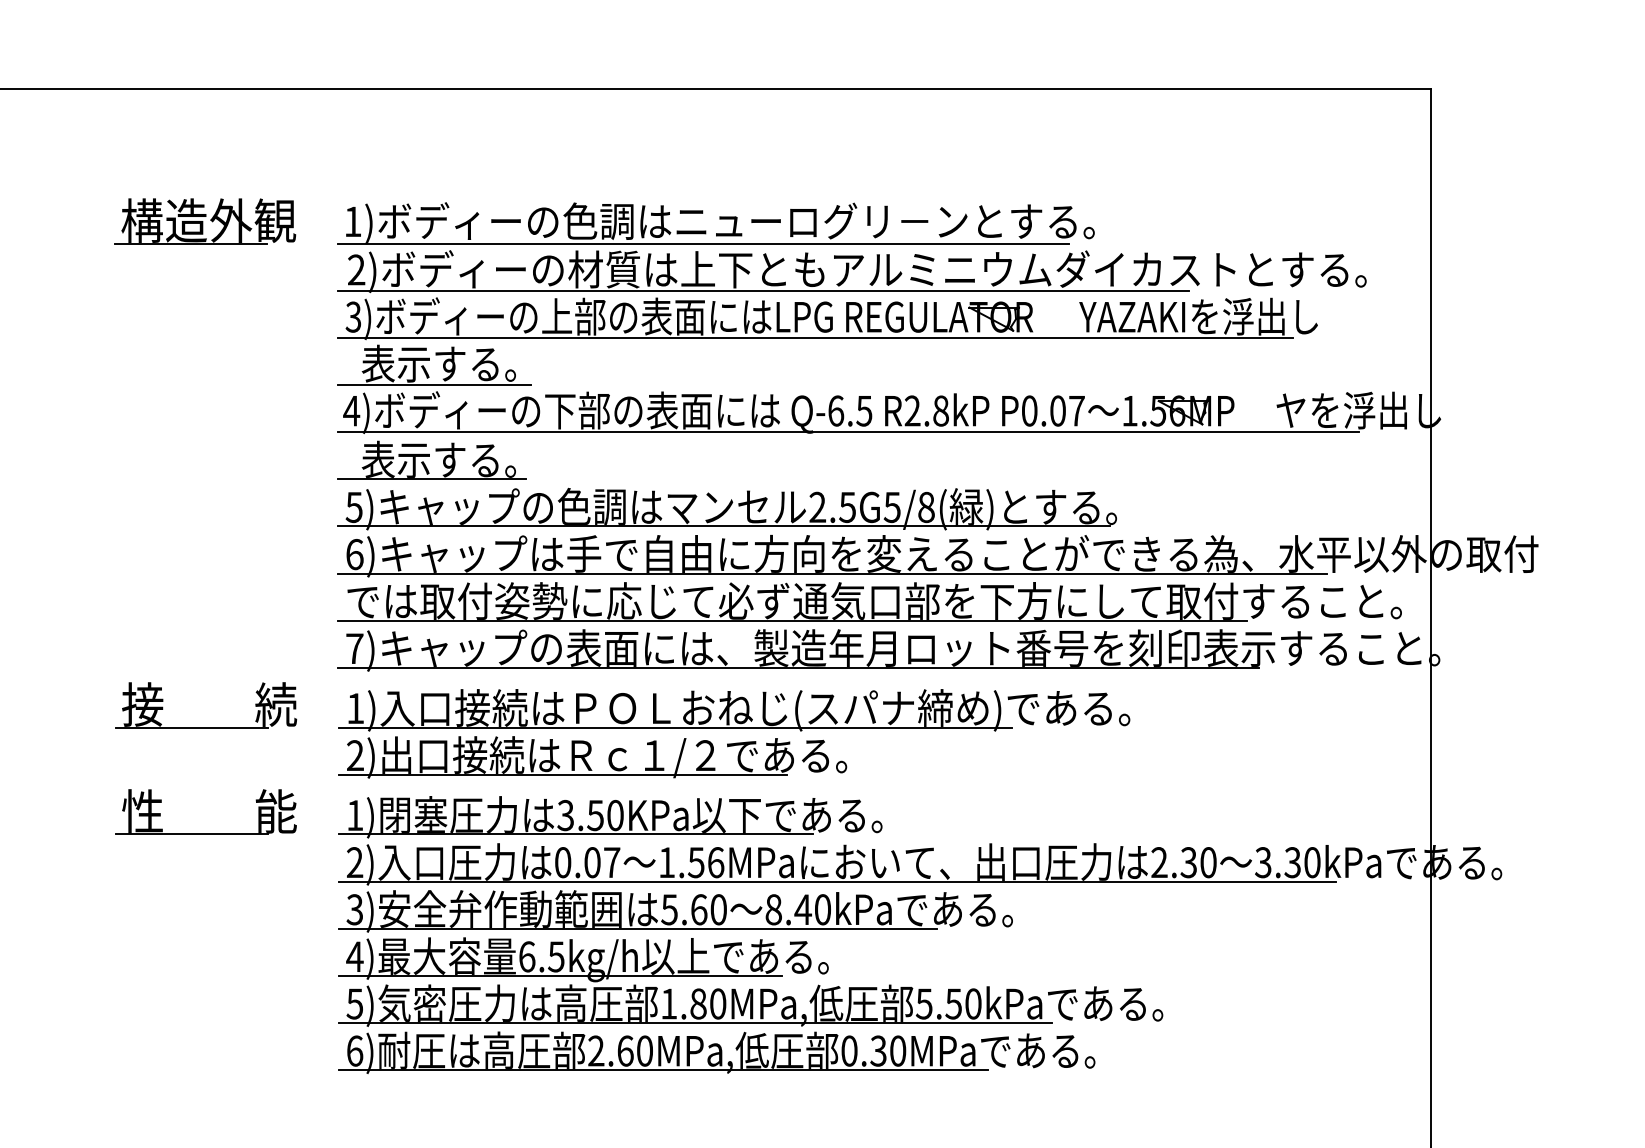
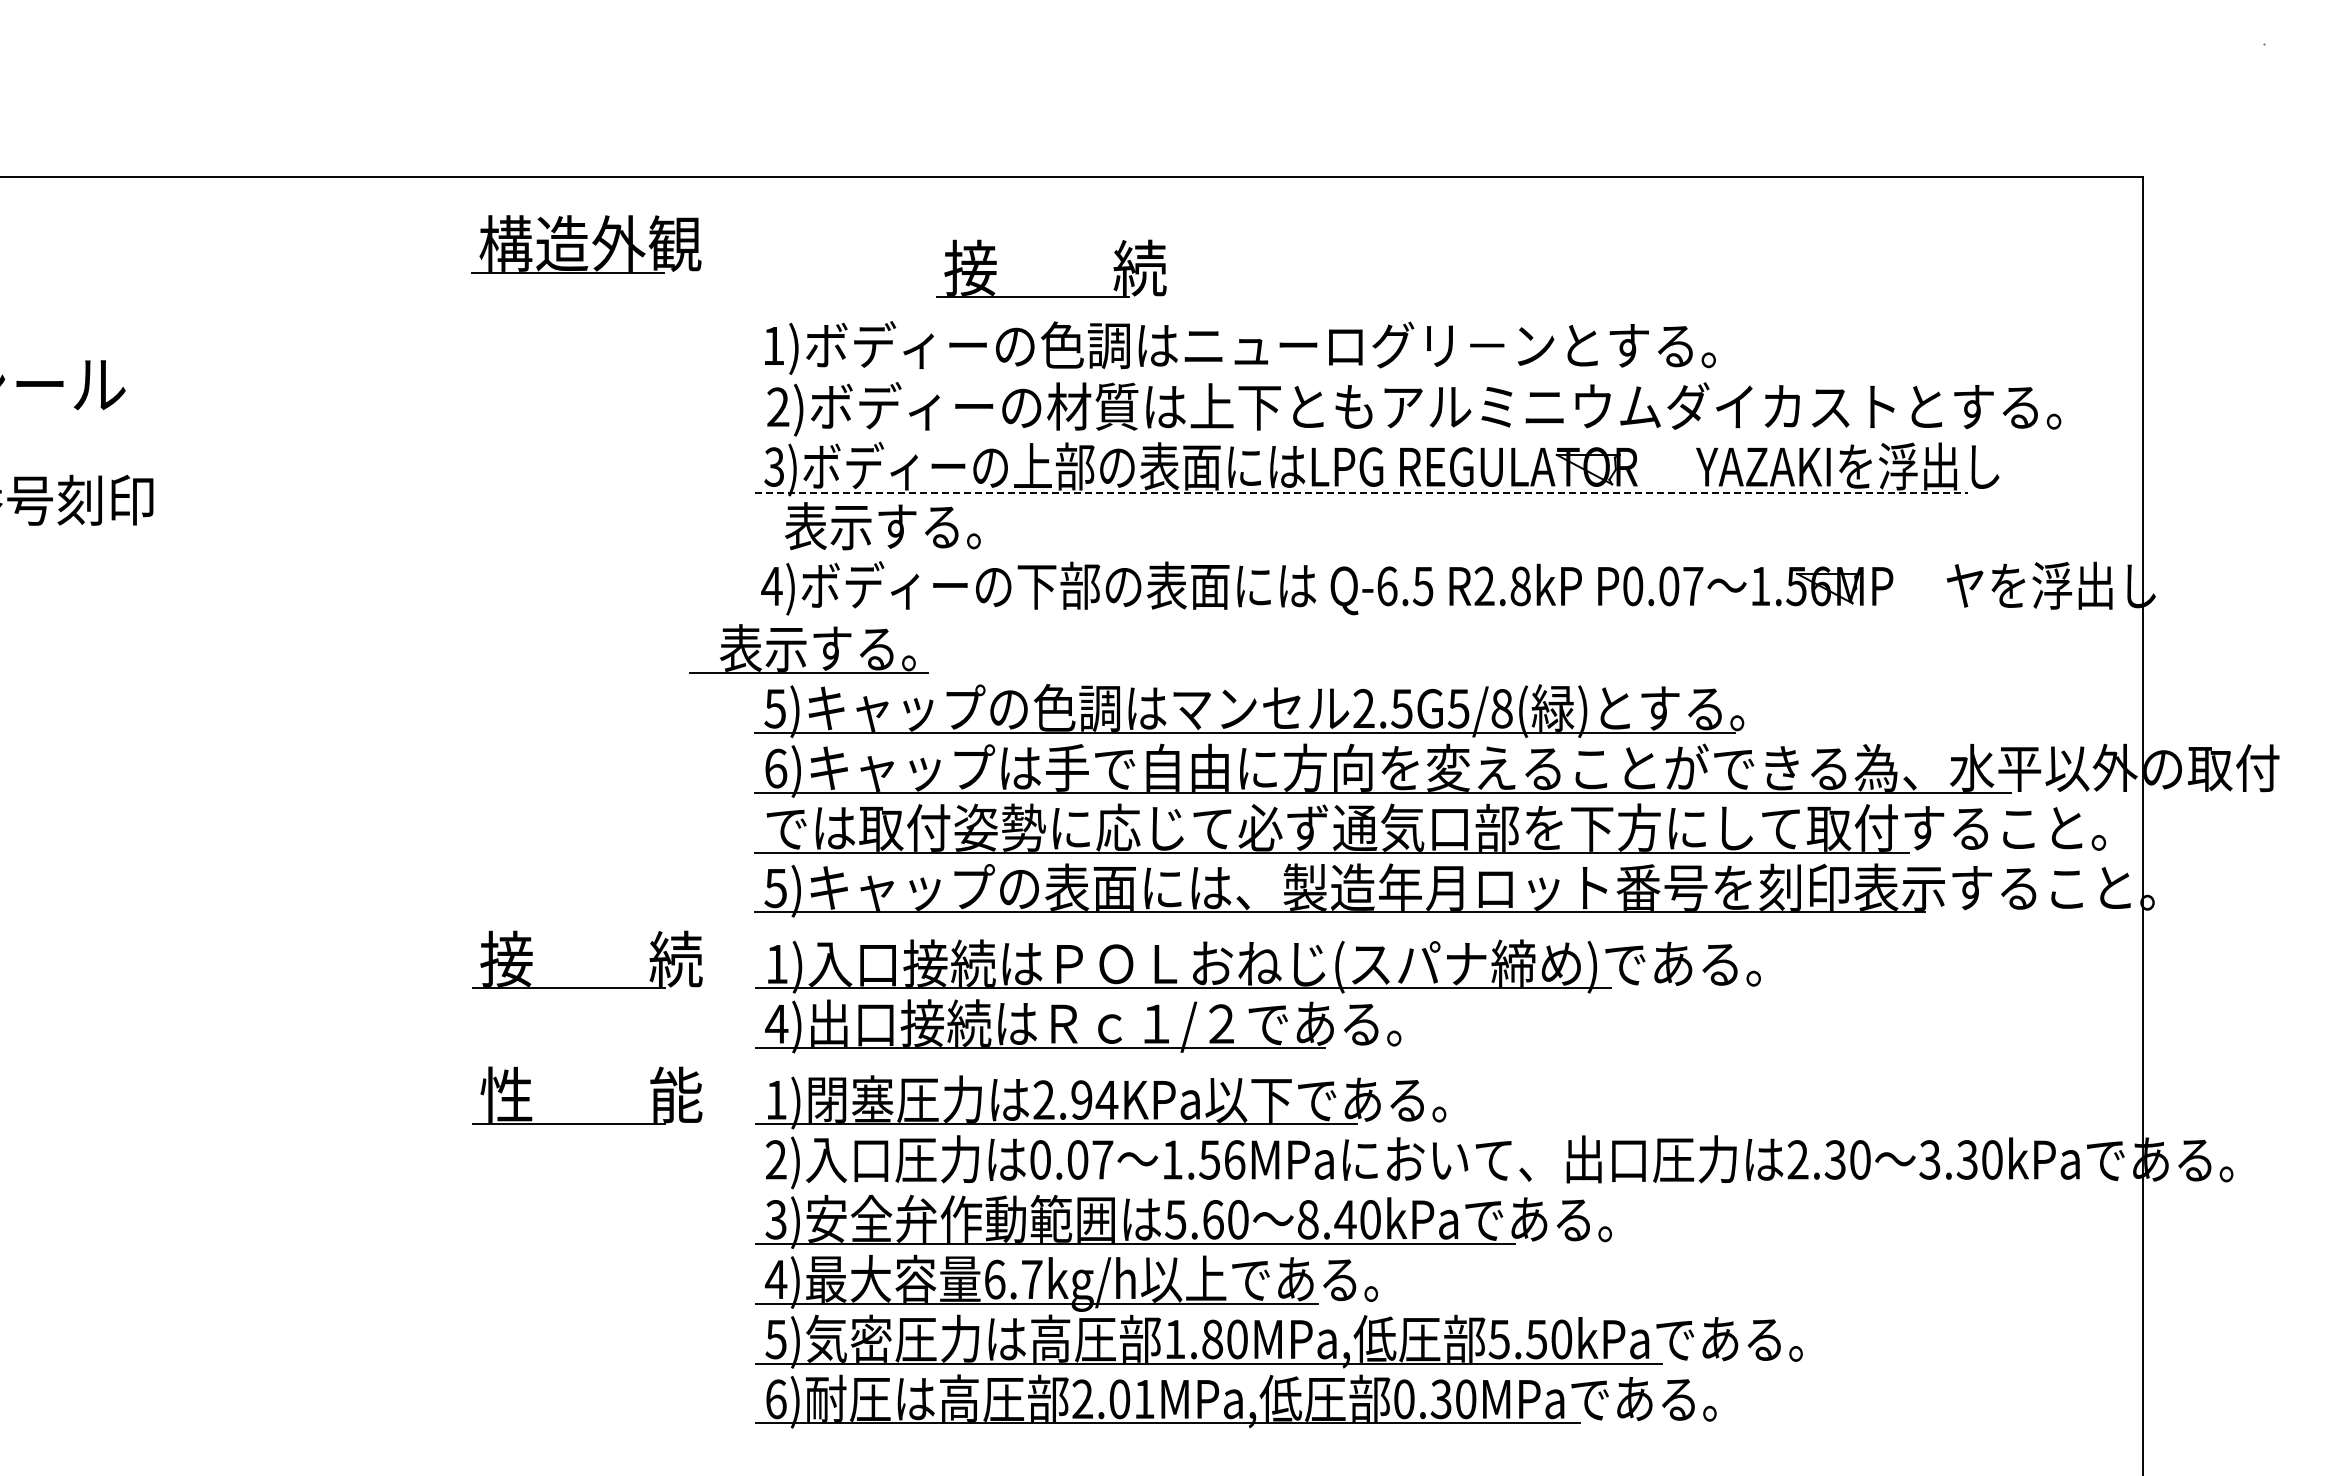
part: (571, 182) -> (1051, 296), added
part: (205, 221) -> (586, 244), moved
line: (703, 243) -> (1218, 373), removed
line: (763, 290) -> (1294, 433), removed
line: (815, 337) -> (1361, 493), solid -> dashed
line: (434, 385) -> (877, 553), removed
line: (848, 432) -> (1403, 613), removed
part: (431, 459) -> (808, 648), moved
text: (354, 648) -> (775, 888), 7) -> 5)
text: (355, 755) -> (776, 1023), 2) -> 4)
text: (590, 815) -> (1075, 1099), 3.50KPa -> 2.94KPa
line: (837, 881) -> (1388, 1184), removed
text: (555, 956) -> (1031, 1279), 6.5kg/h -> 6.7kg/h
text: (634, 1051) -> (1131, 1399), 2.60MPa, -> 2.01MPa,

